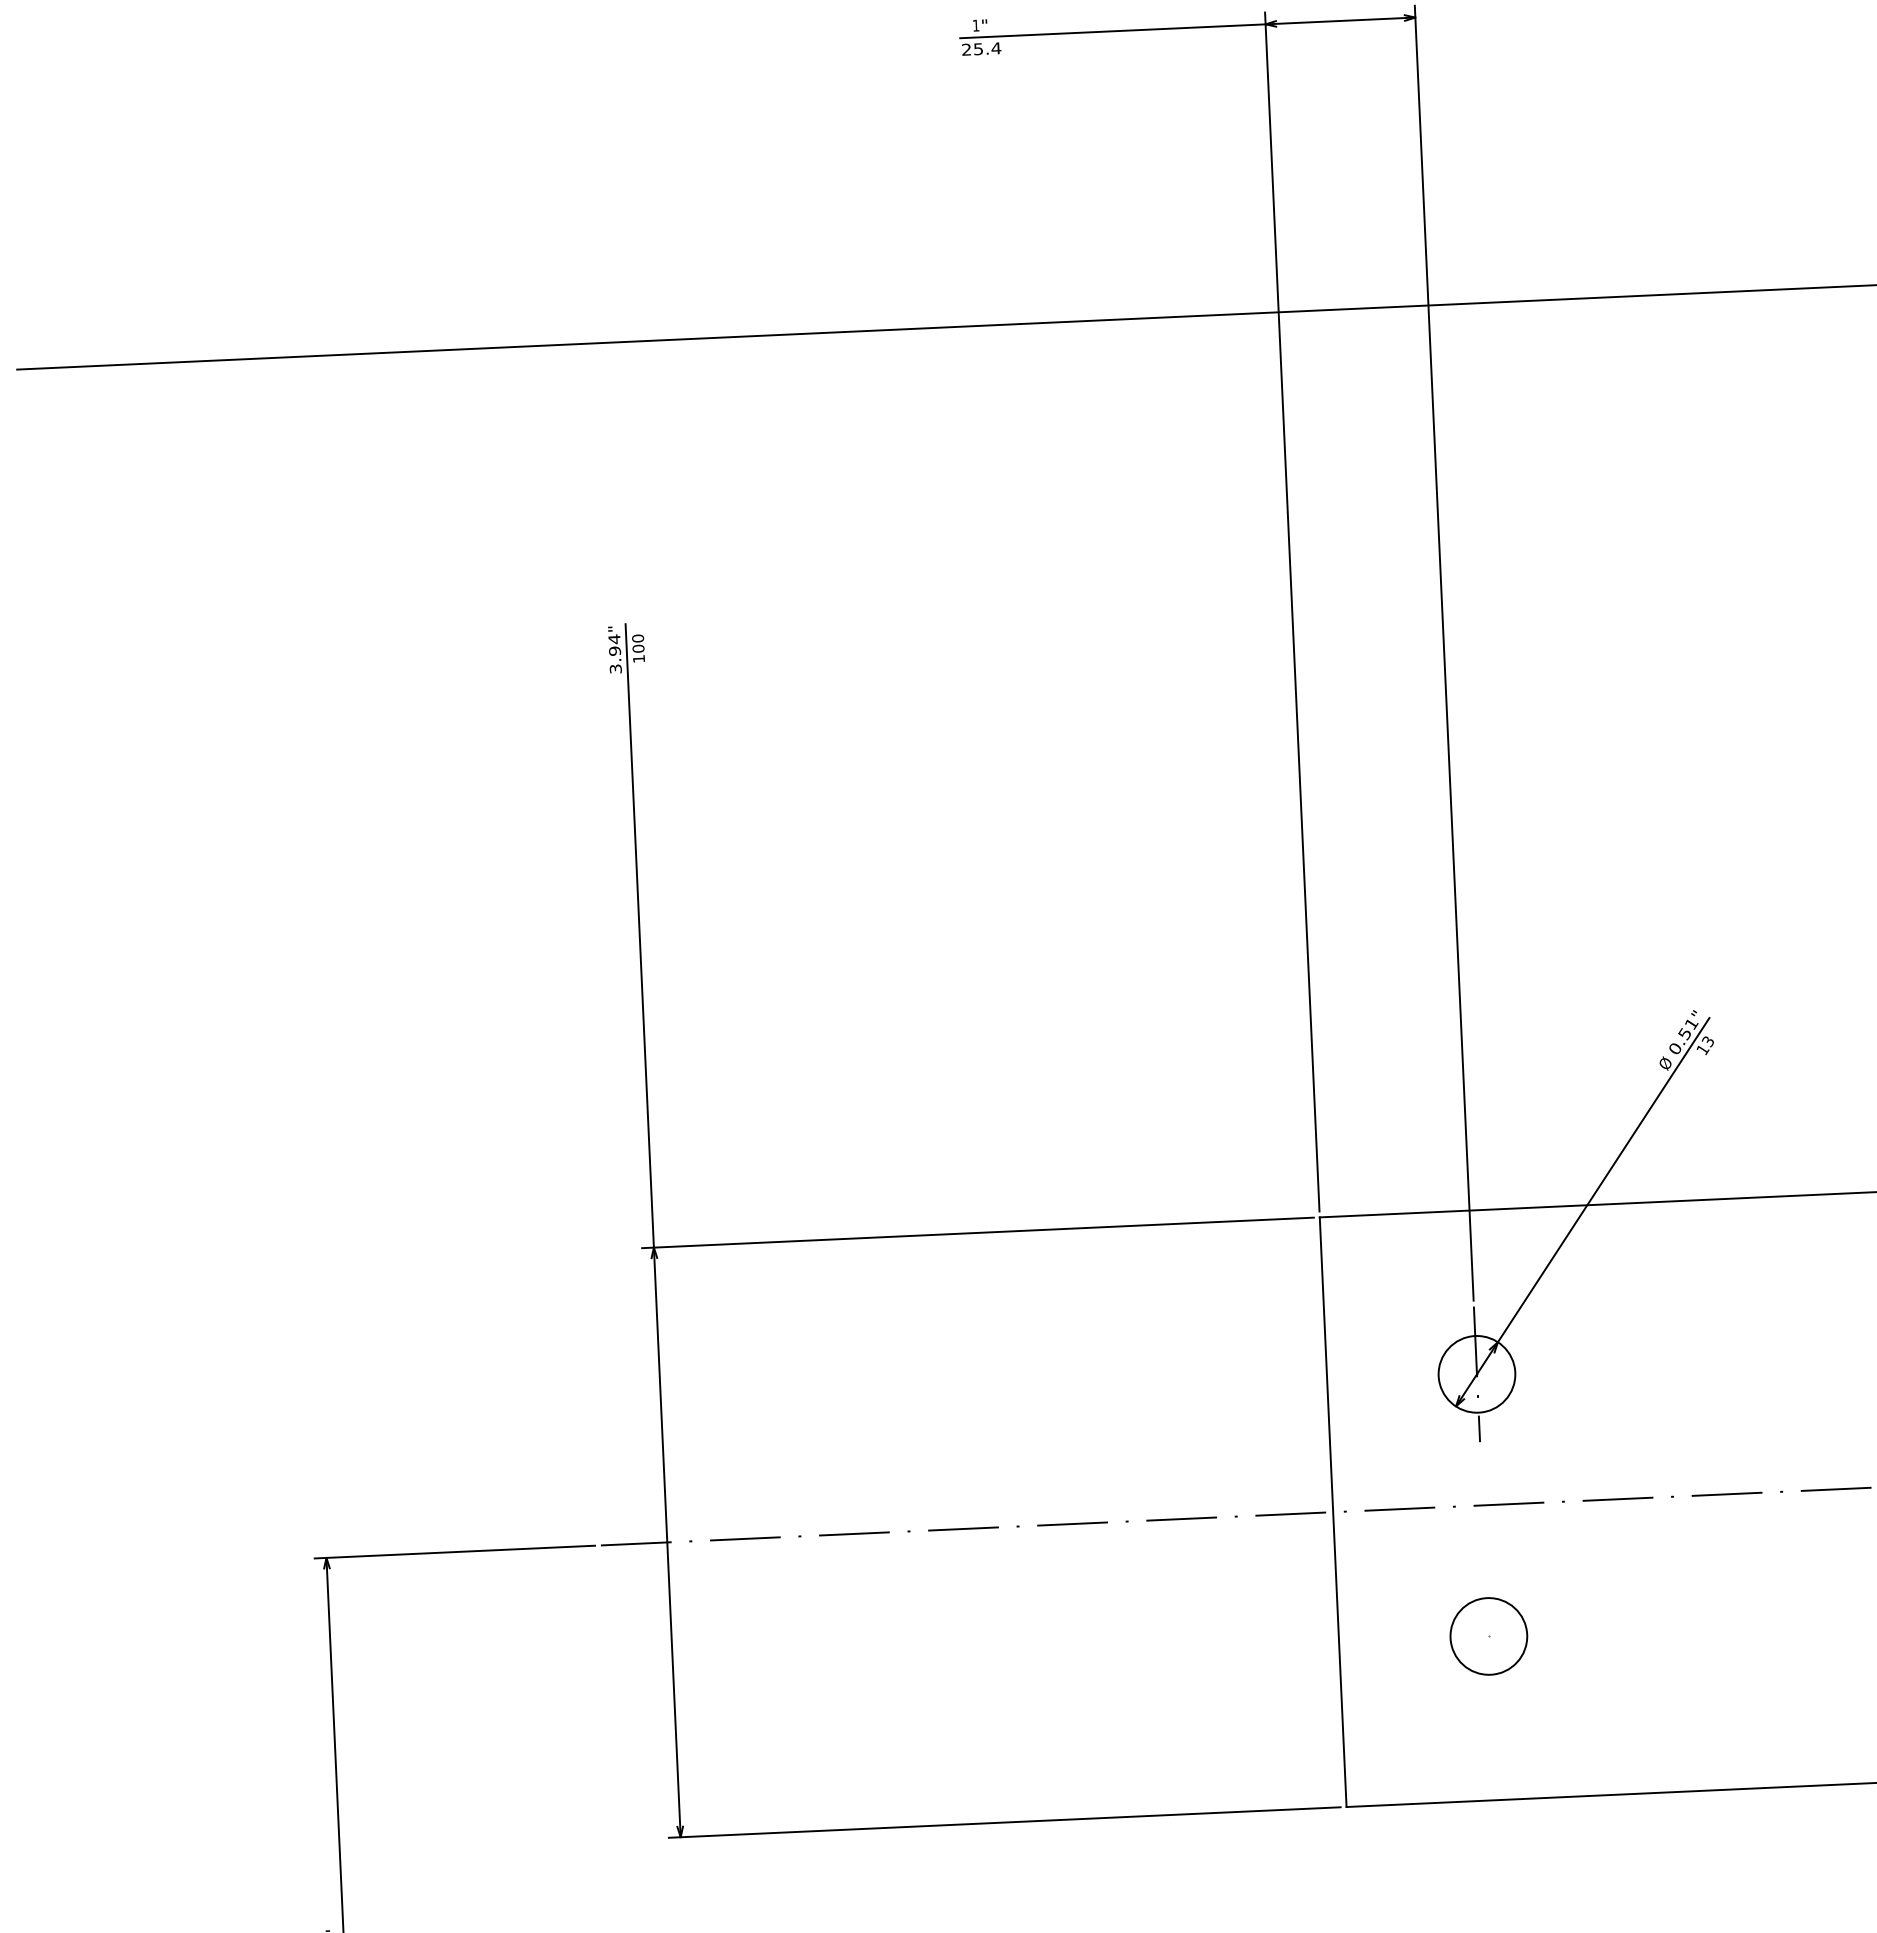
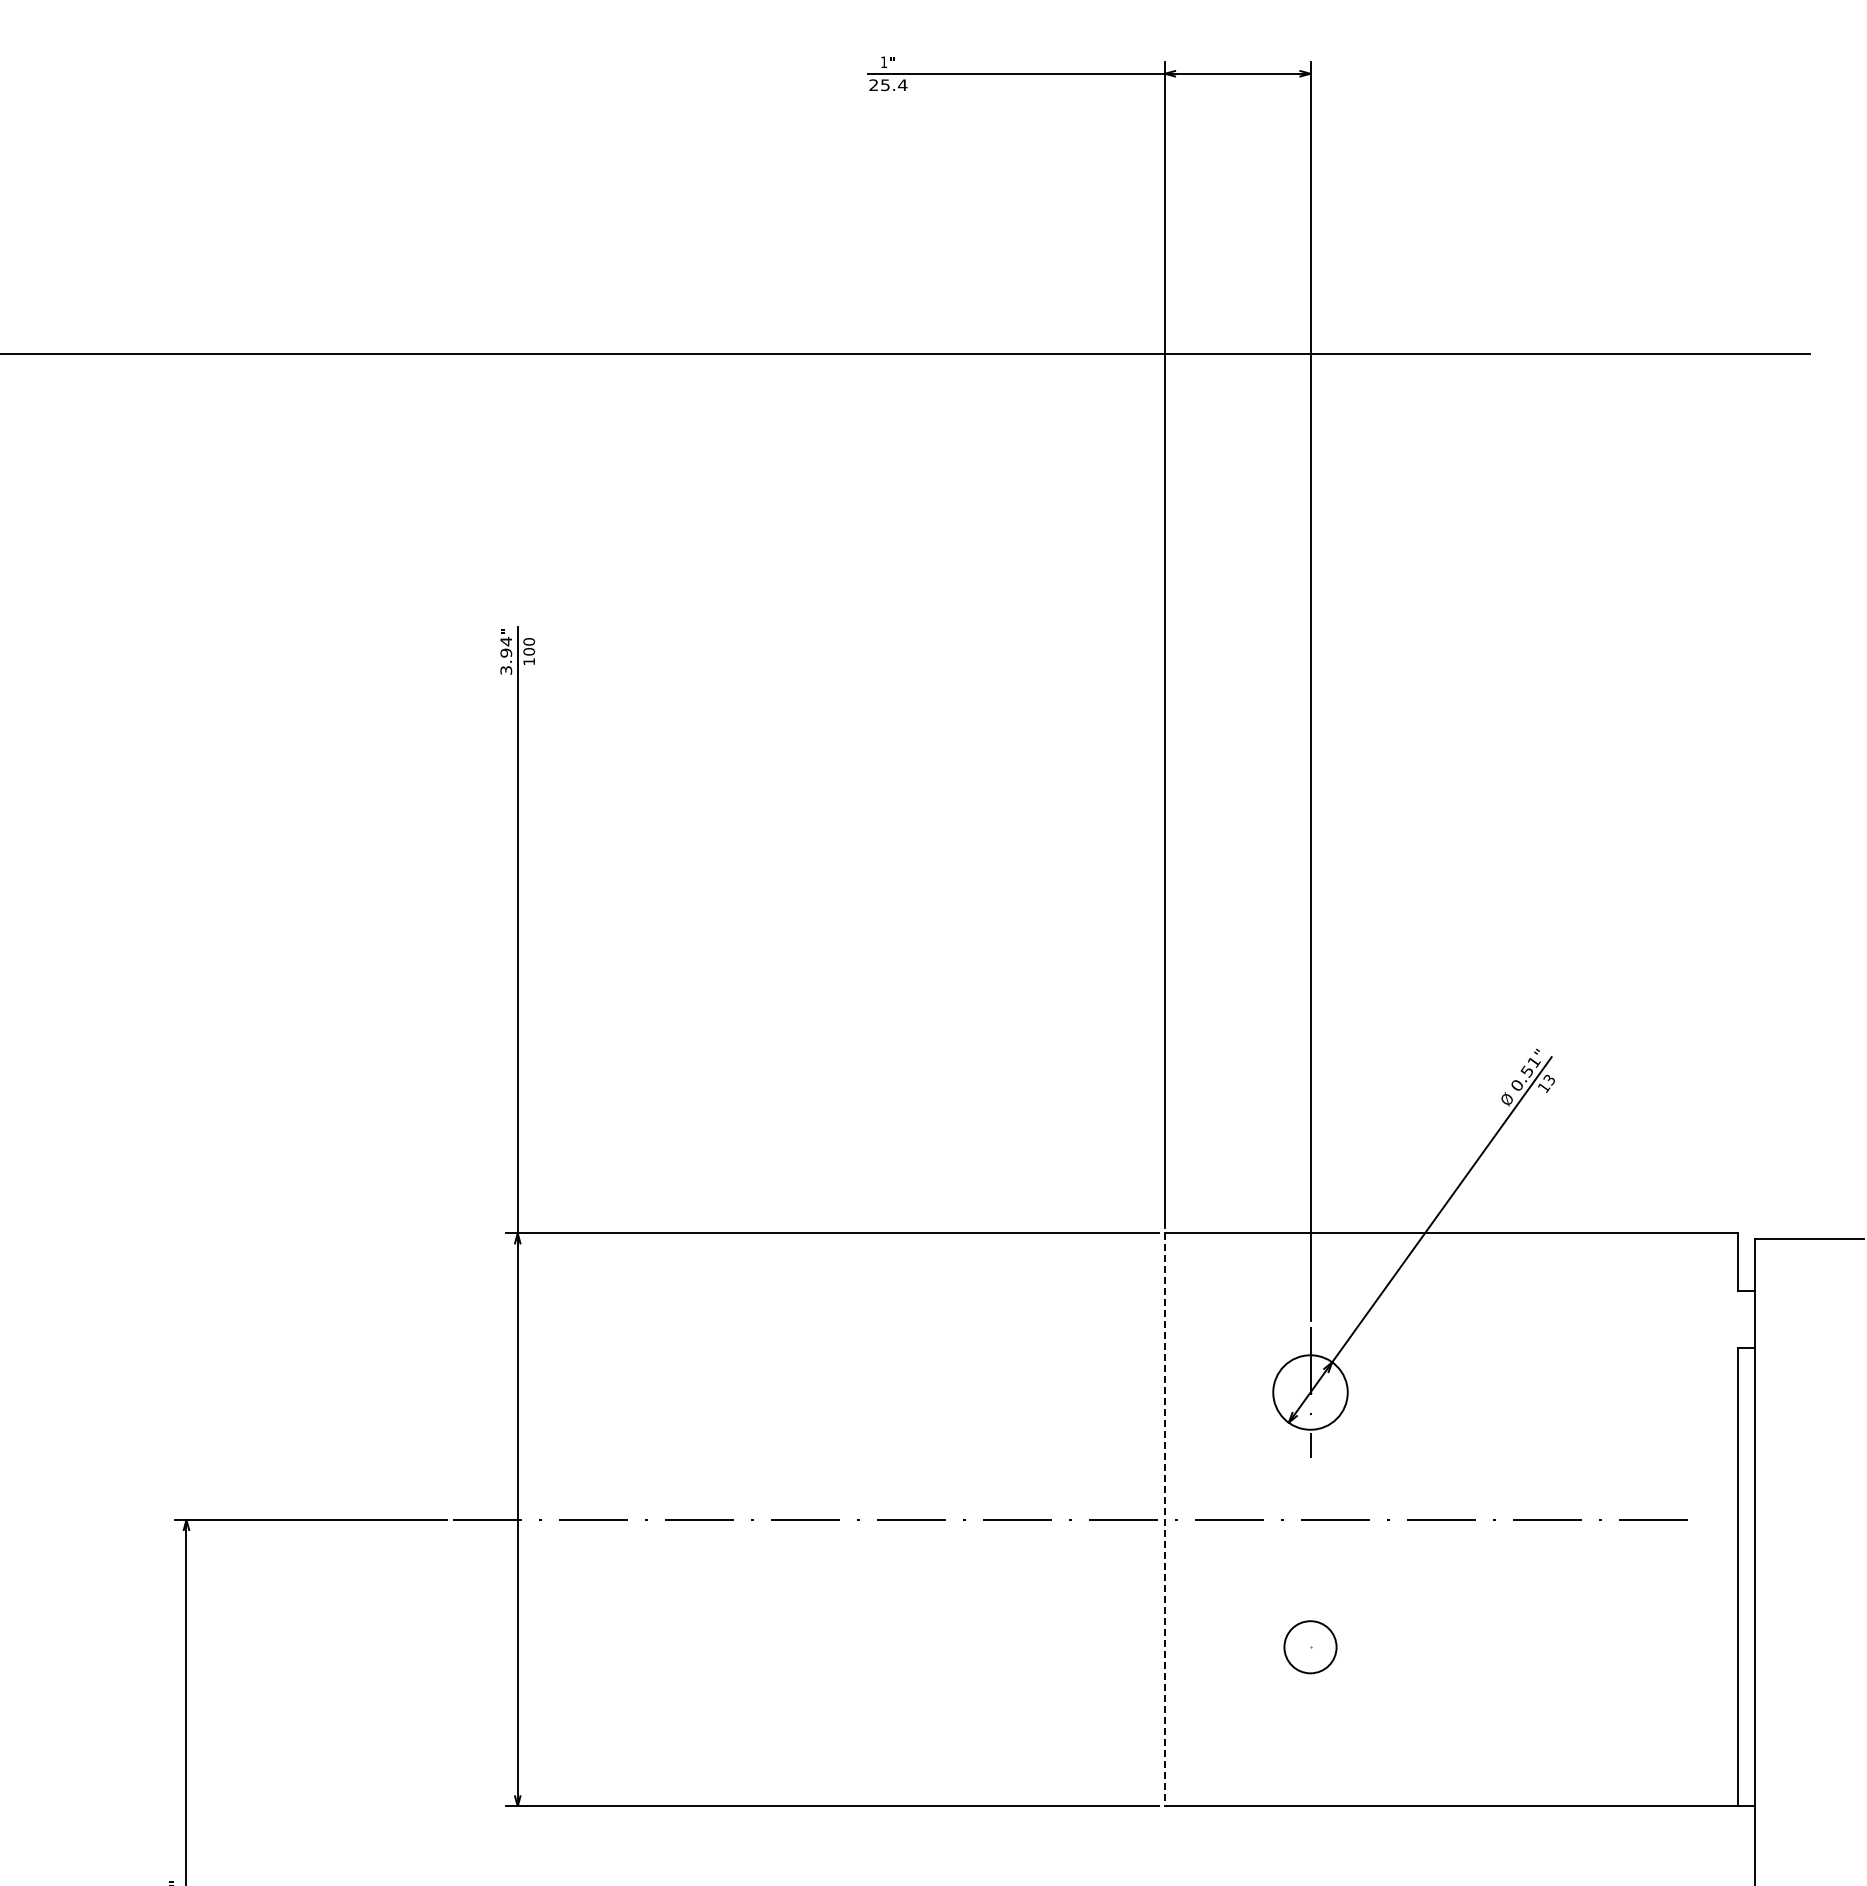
line: (1332, 1511) -> (1164, 1519), solid -> dashed
circle: (1488, 1636) -> (1310, 1647), size x0.7

